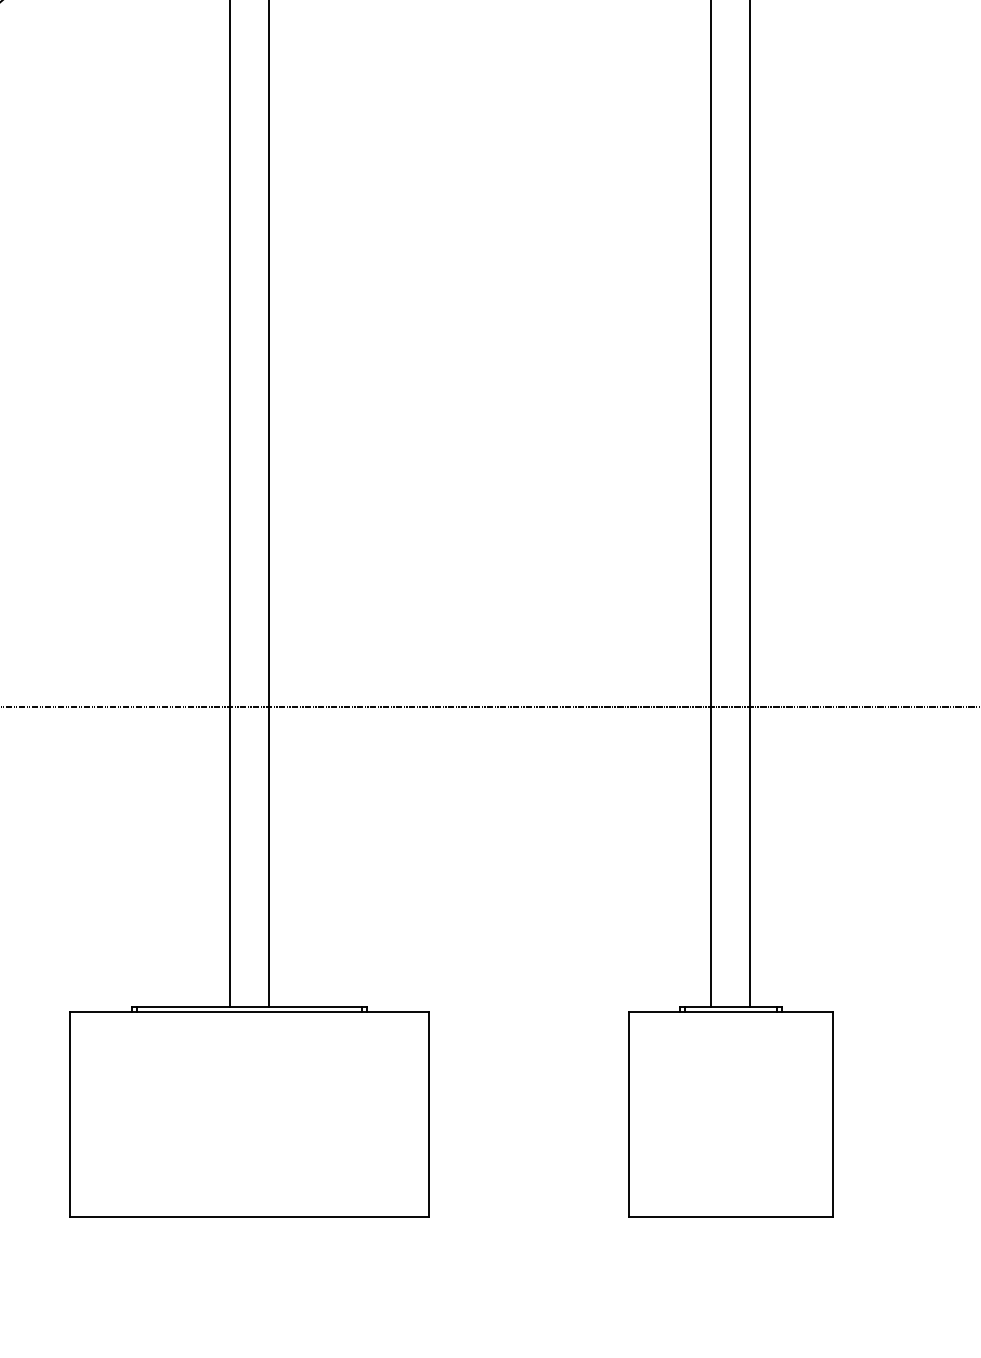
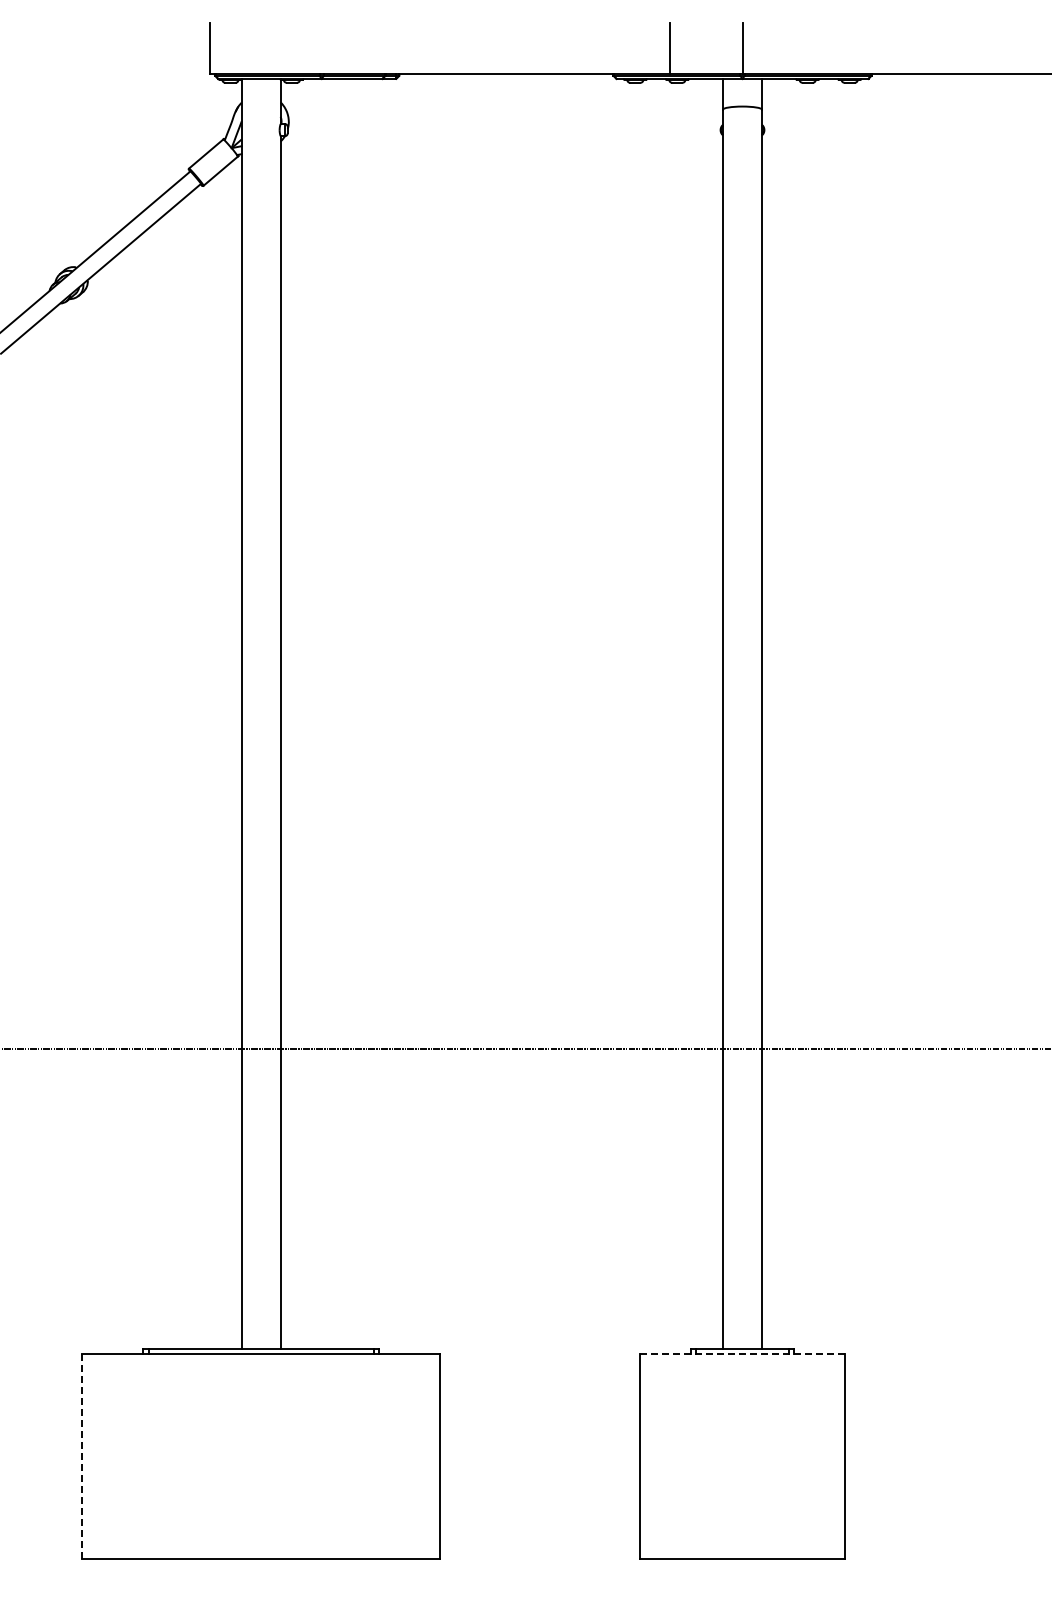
line: (731, 1011) -> (743, 1353), solid -> dashed
line: (69, 1114) -> (81, 1456), solid -> dashed

